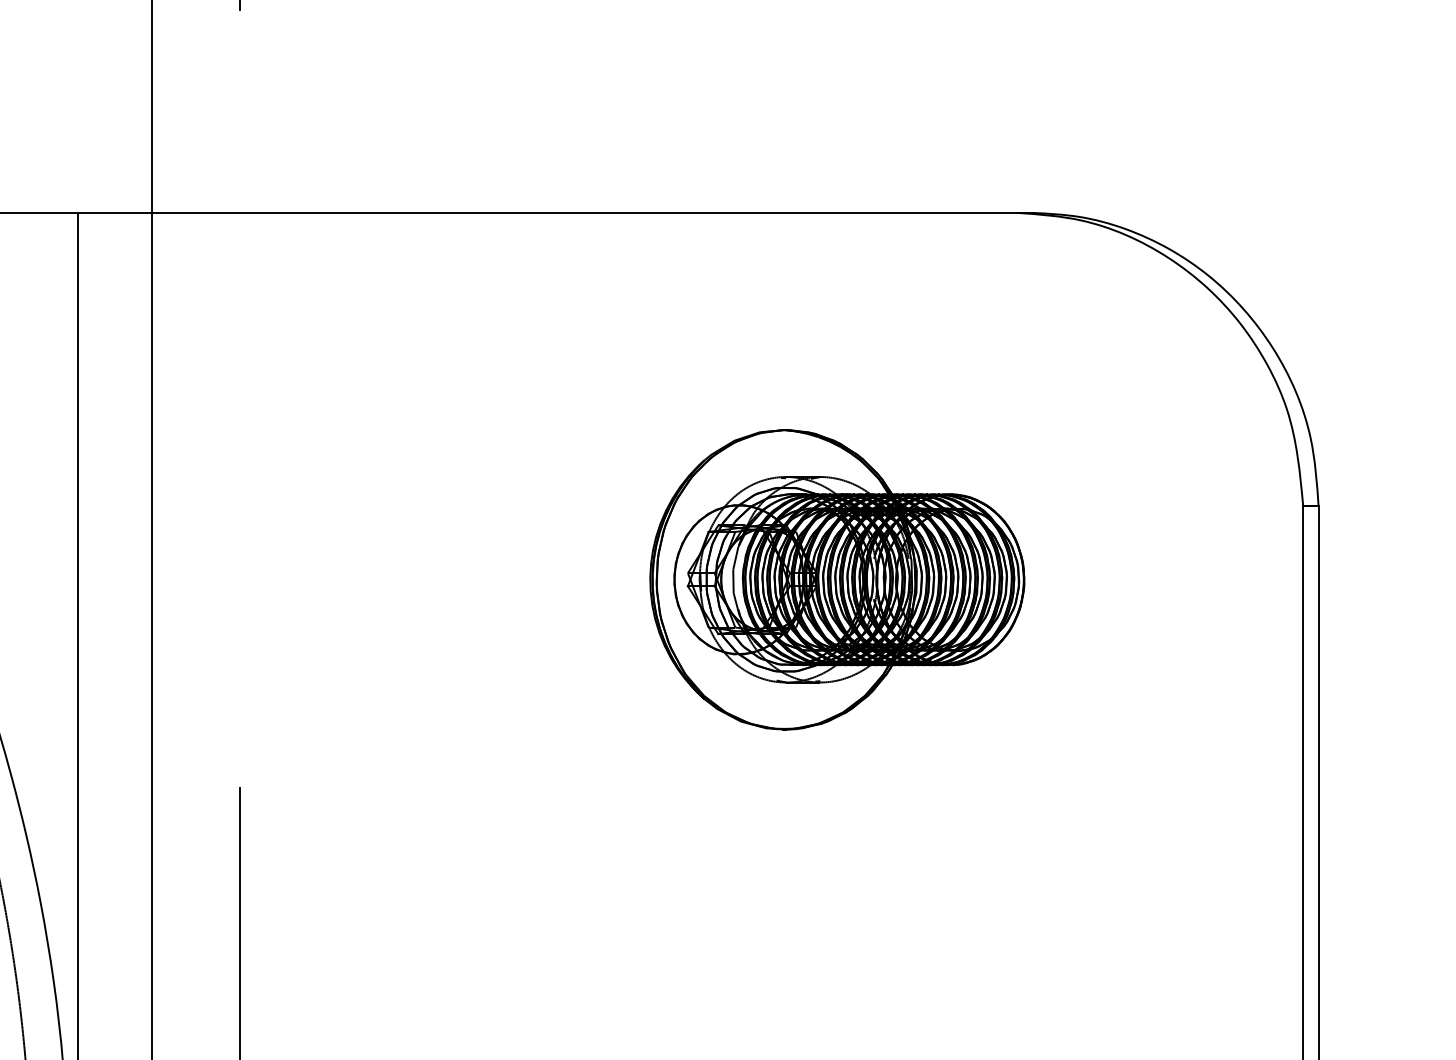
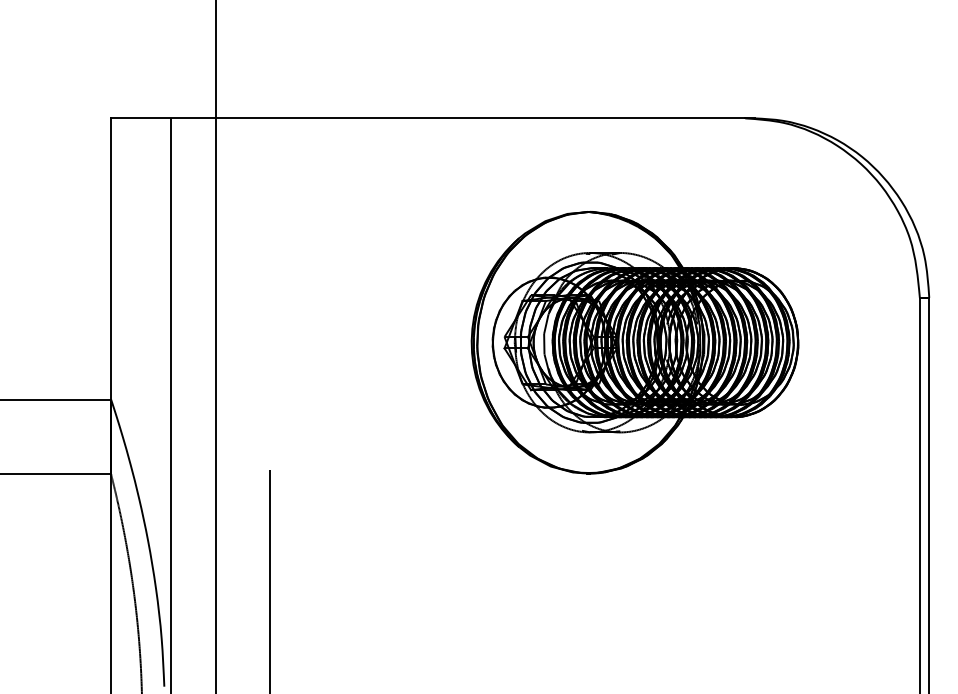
part: (836, 579) -> (634, 342), size x1.43

